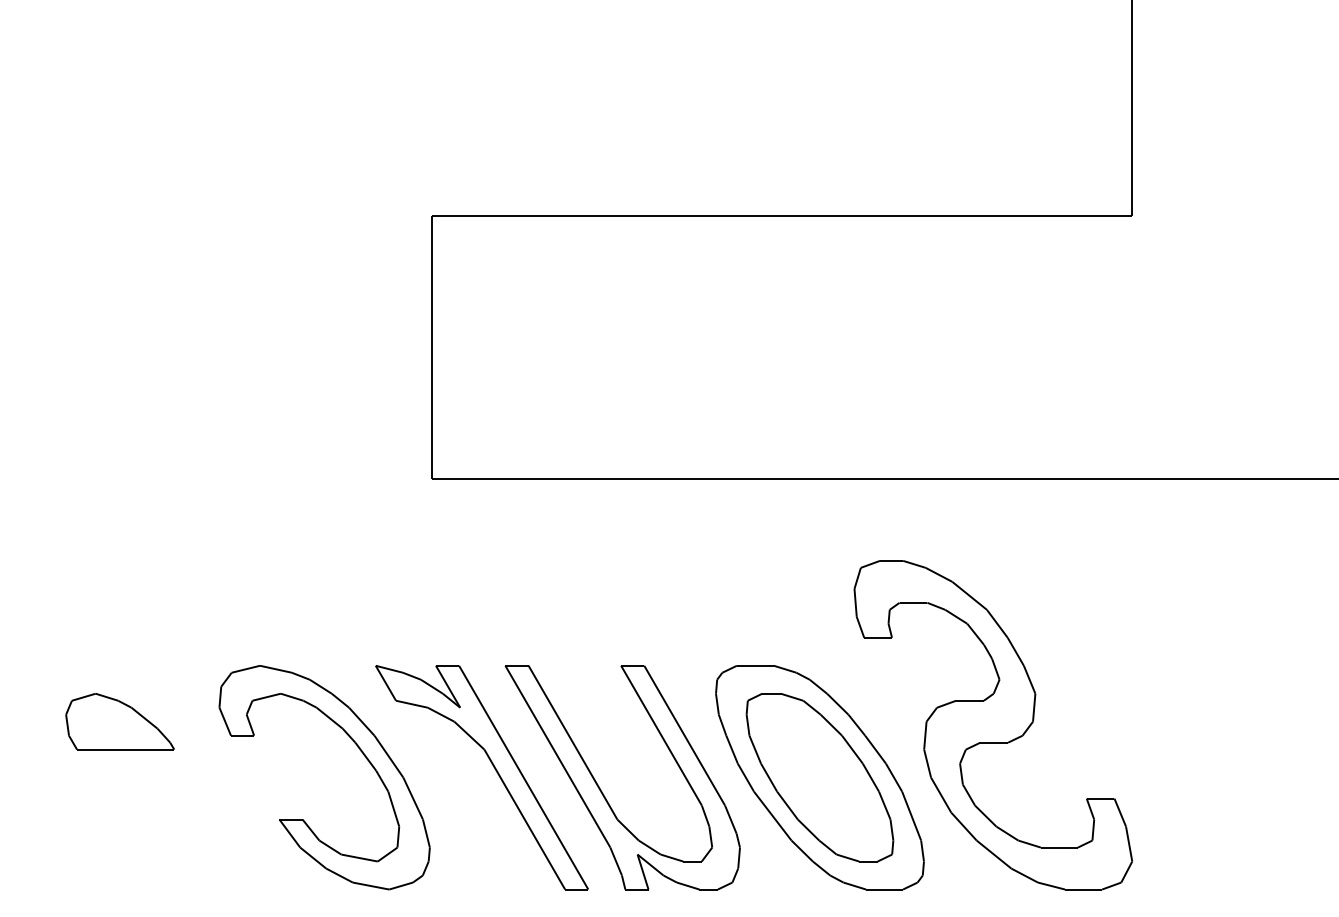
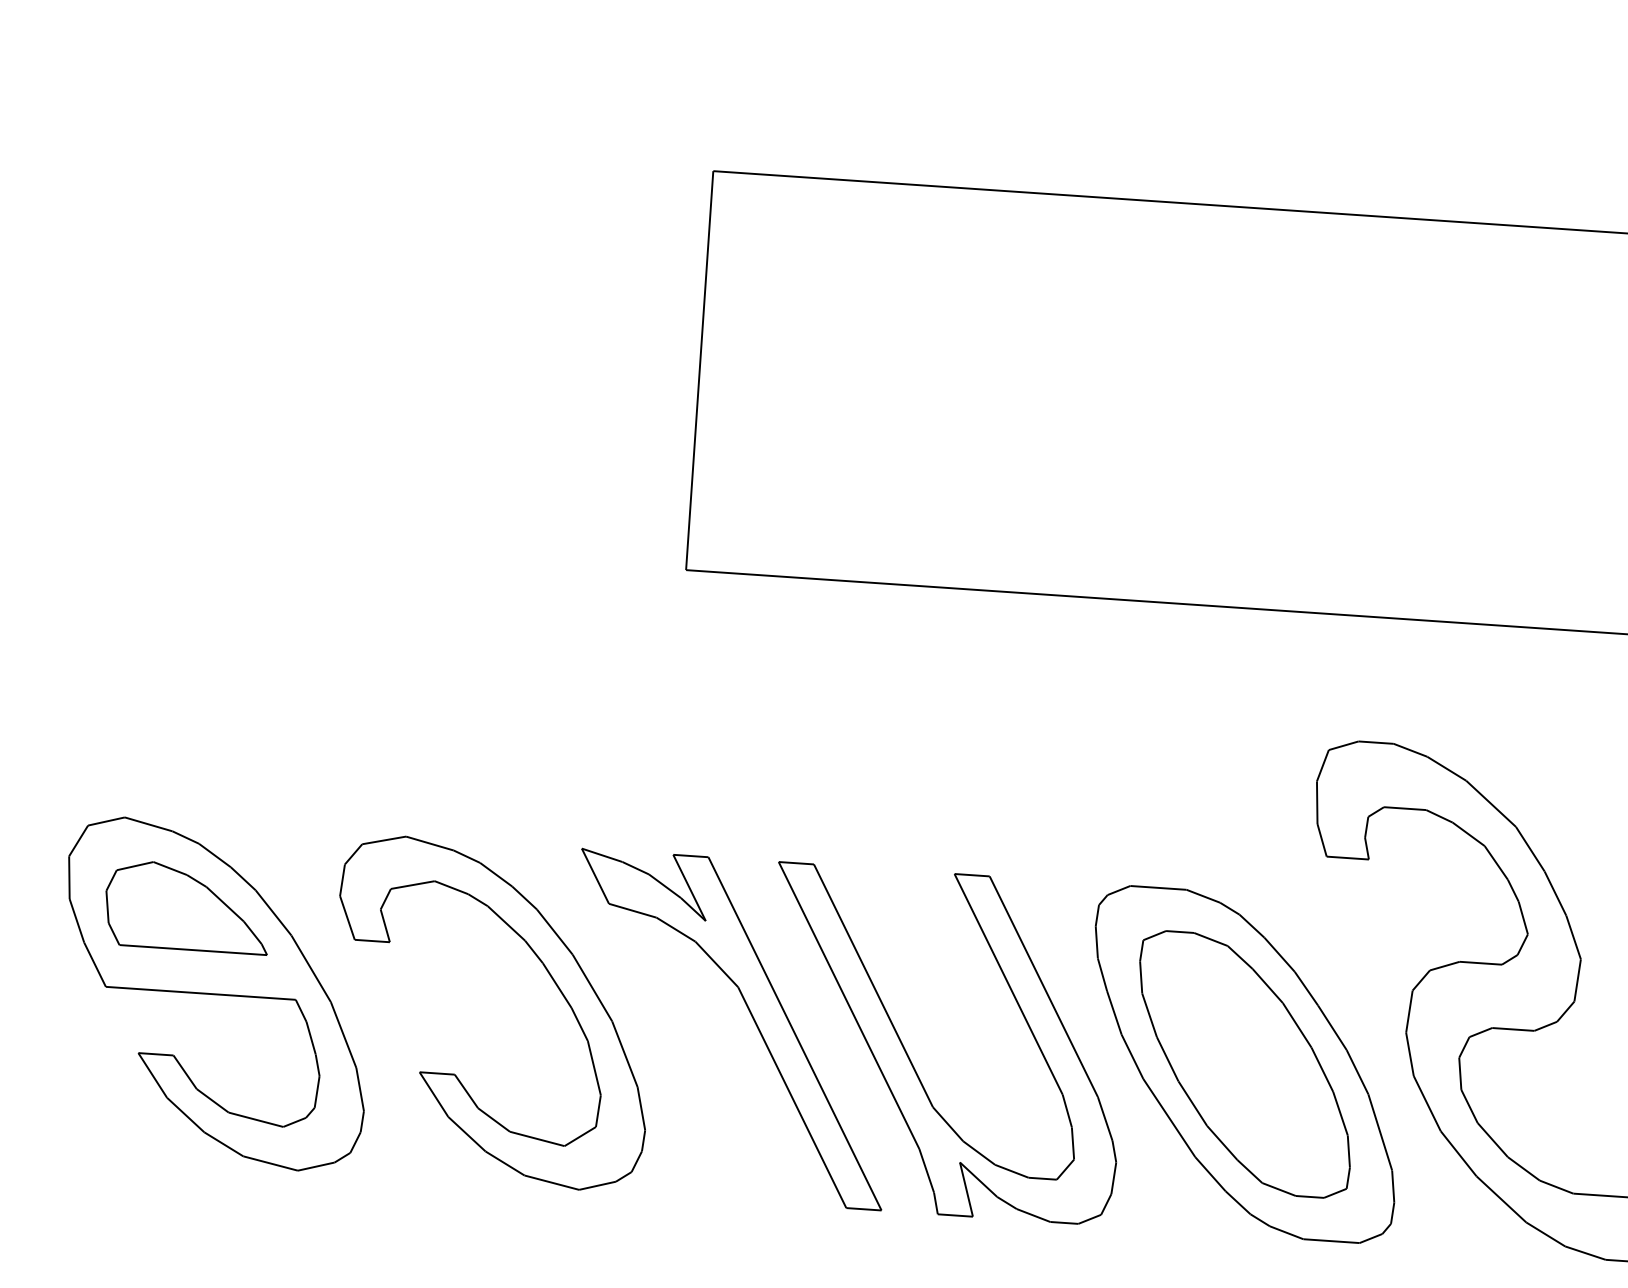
part: (142, 777) -> (215, 994), added

